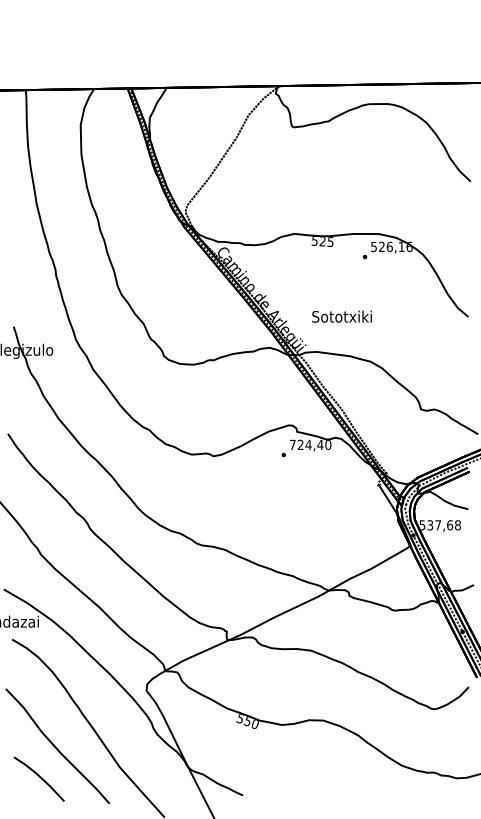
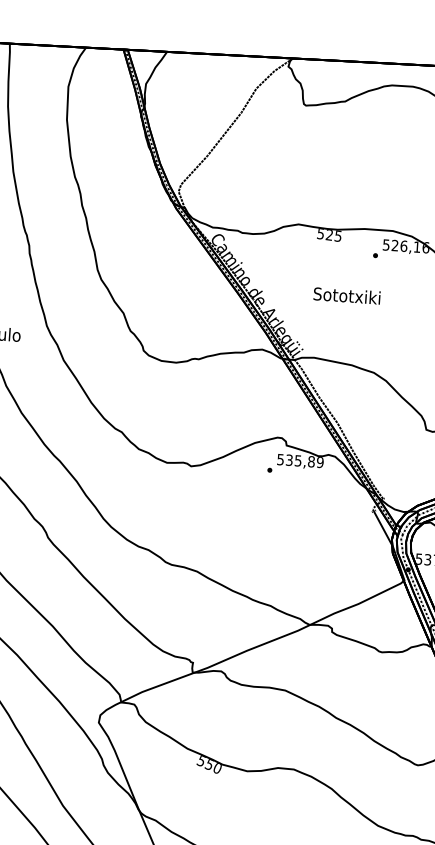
text: (341, 316) -> (346, 295), moved
text: (310, 444) -> (300, 460), 724,40 -> 535,89

